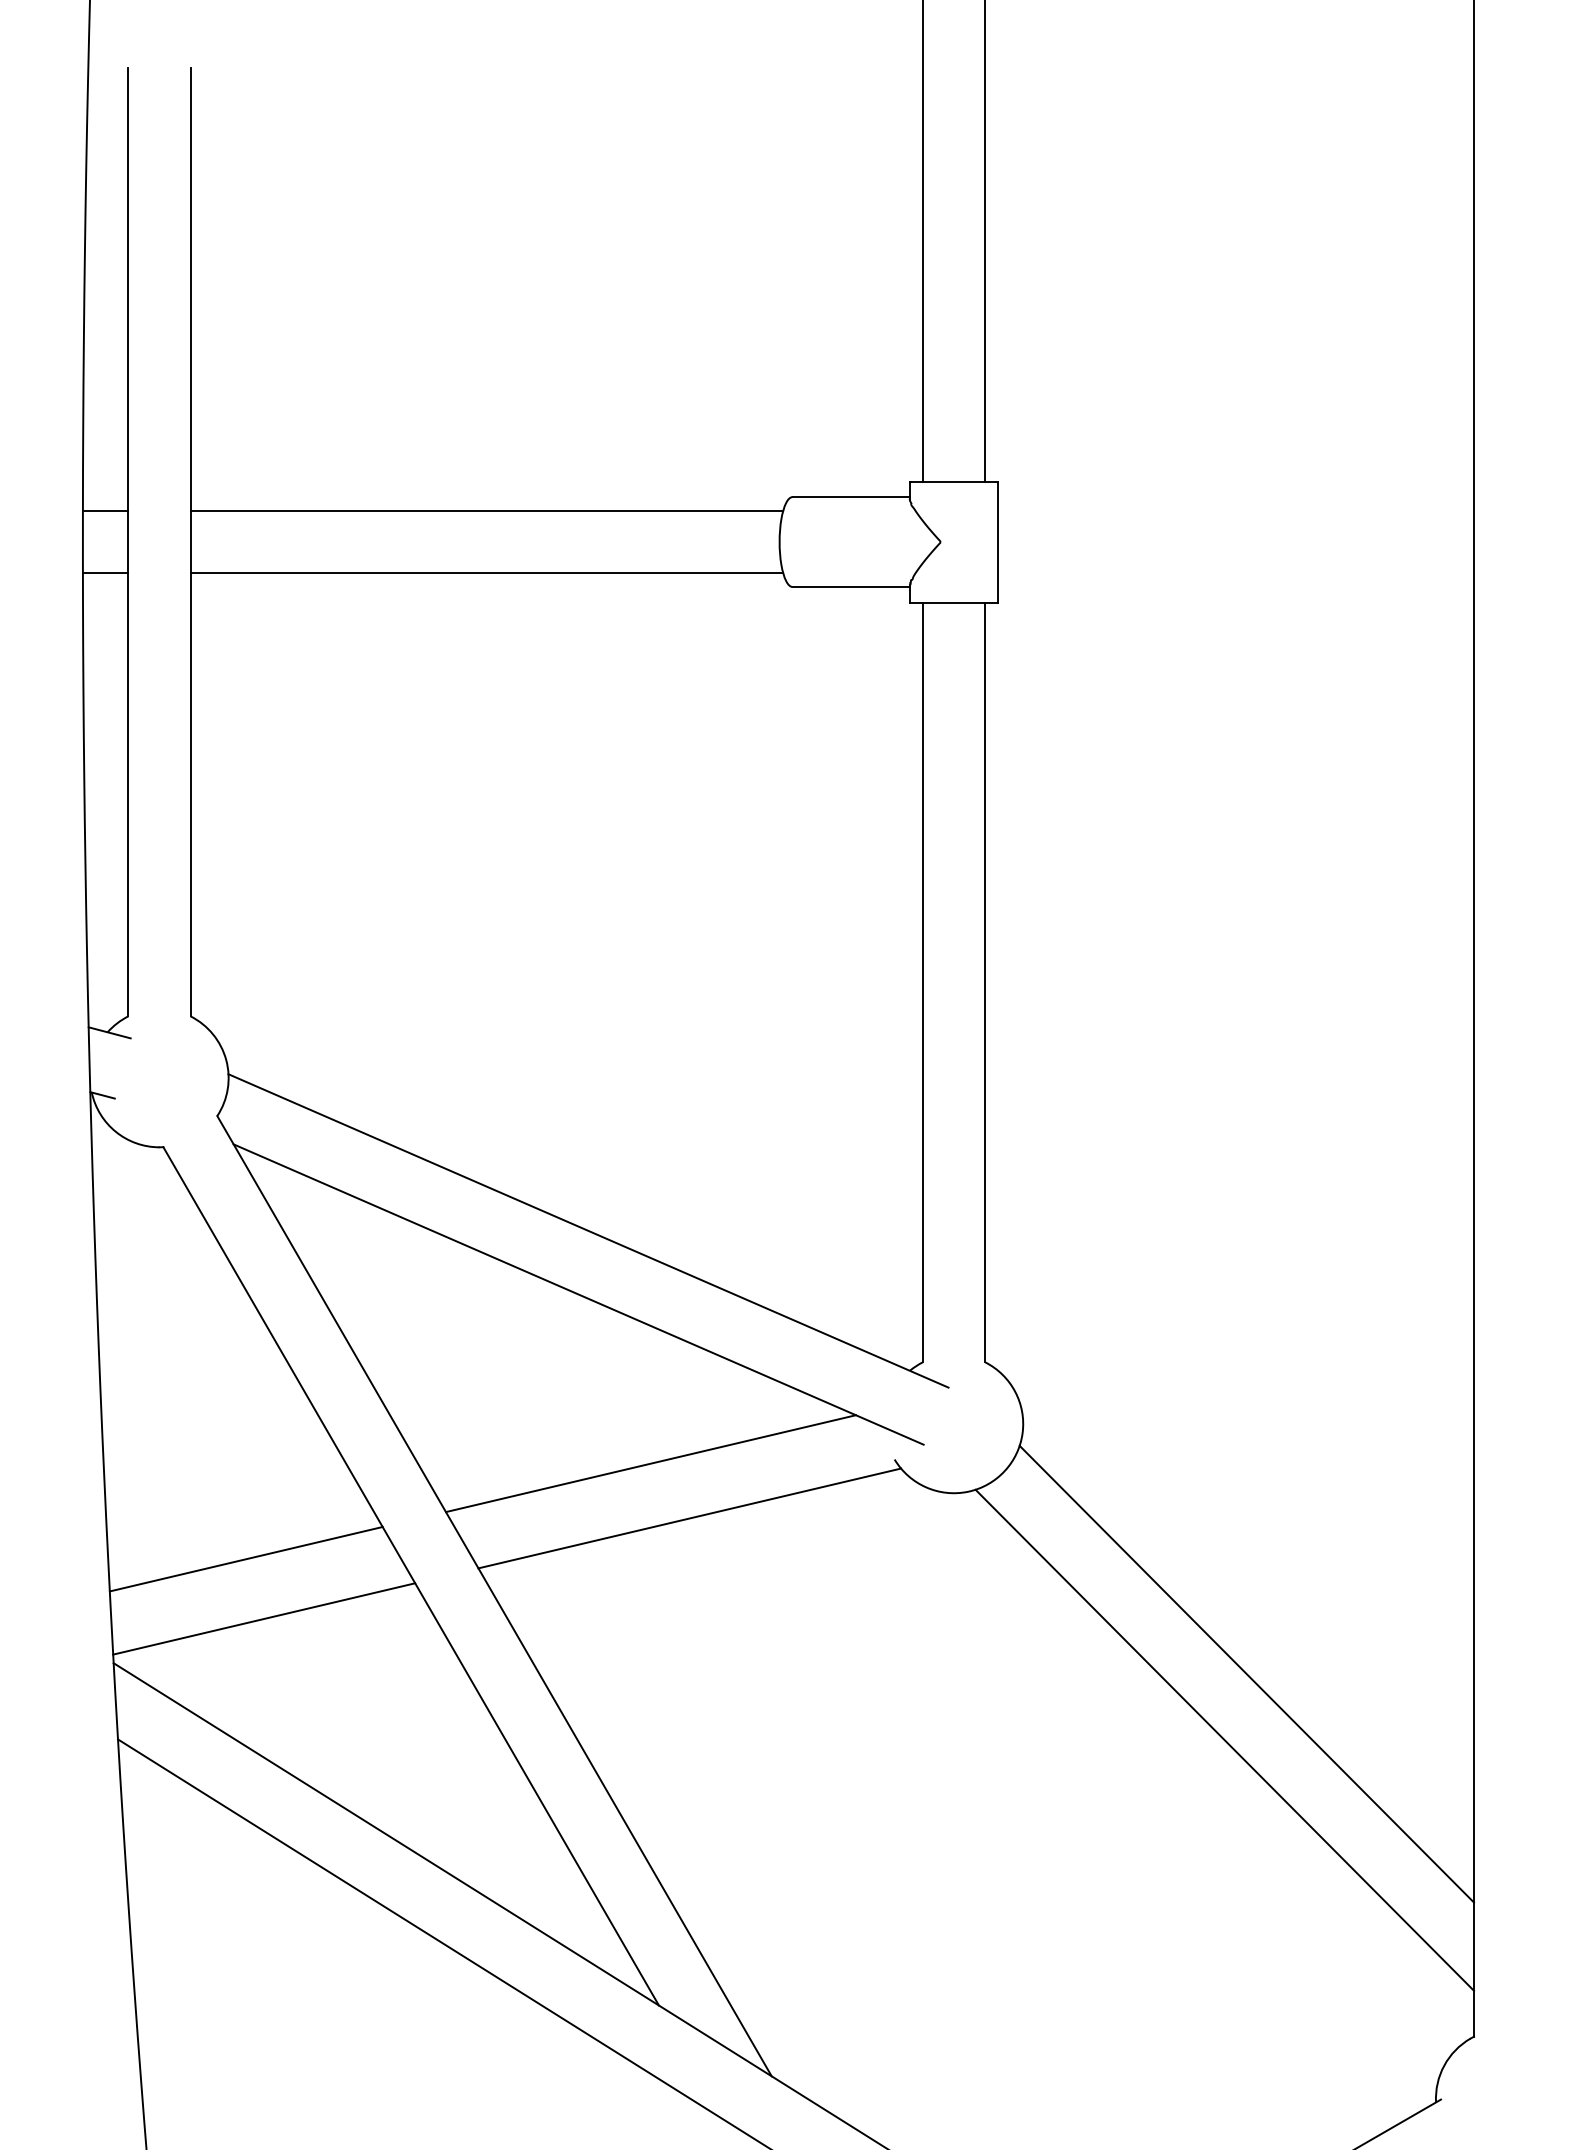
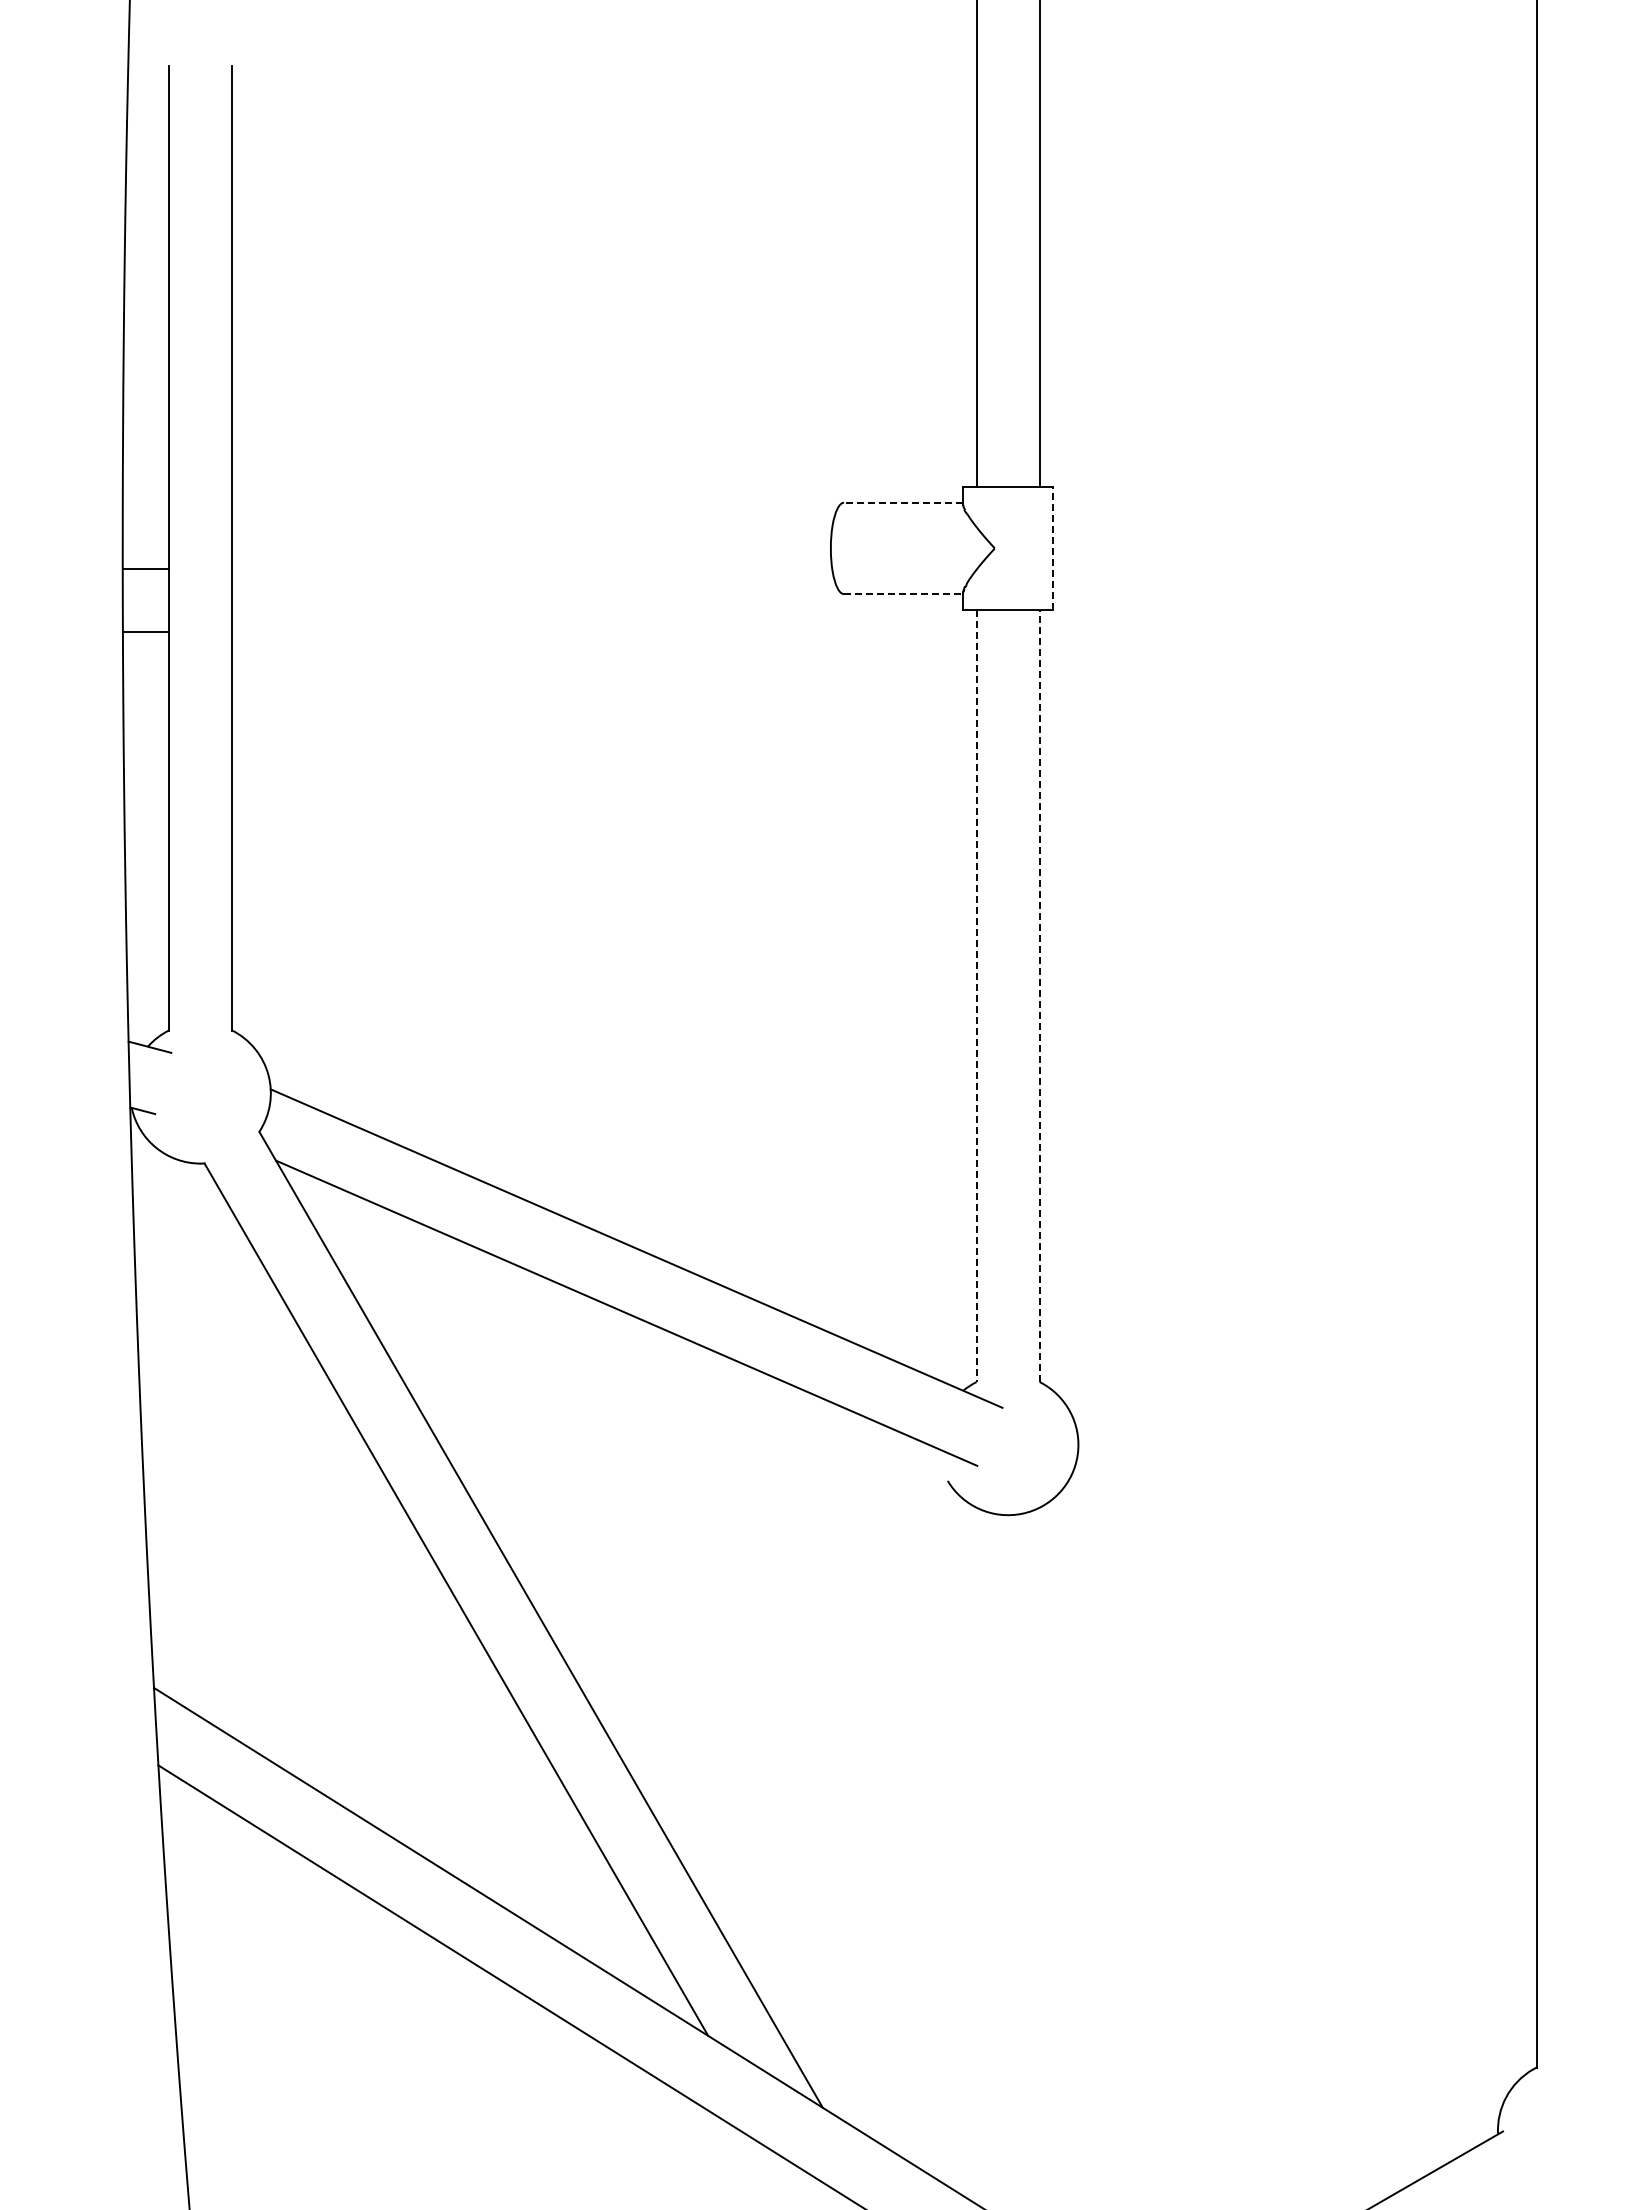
line: (851, 496) -> (903, 502), solid -> dashed
line: (105, 510) -> (145, 568), moved
line: (487, 510) -> (533, 516), removed
line: (997, 542) -> (1052, 548), solid -> dashed
line: (105, 573) -> (145, 632), moved
line: (487, 573) -> (533, 580), removed
line: (851, 587) -> (903, 594), solid -> dashed
line: (984, 981) -> (1039, 995), solid -> dashed
line: (922, 982) -> (976, 996), solid -> dashed
line: (650, 1463) -> (699, 1484), removed
line: (689, 1518) -> (739, 1540), removed
line: (245, 1558) -> (288, 1581), removed
line: (263, 1618) -> (306, 1642), removed
line: (1246, 1674) -> (1305, 1699), removed
line: (1224, 1739) -> (1283, 1765), removed

